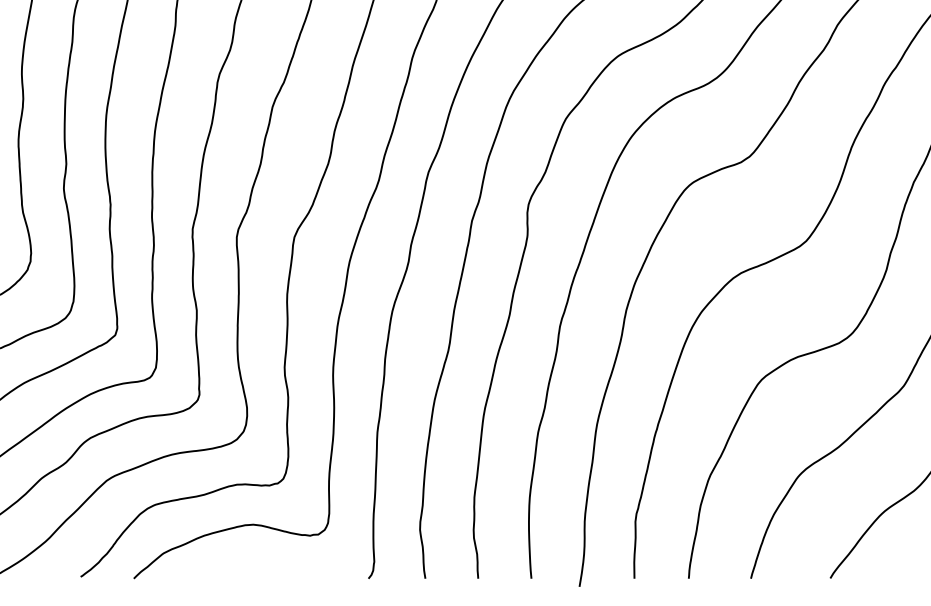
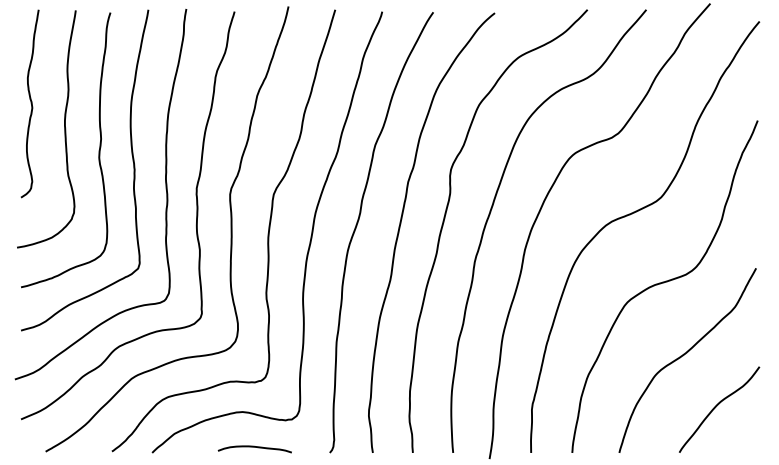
curve: (268, 571) -> (254, 447), added

